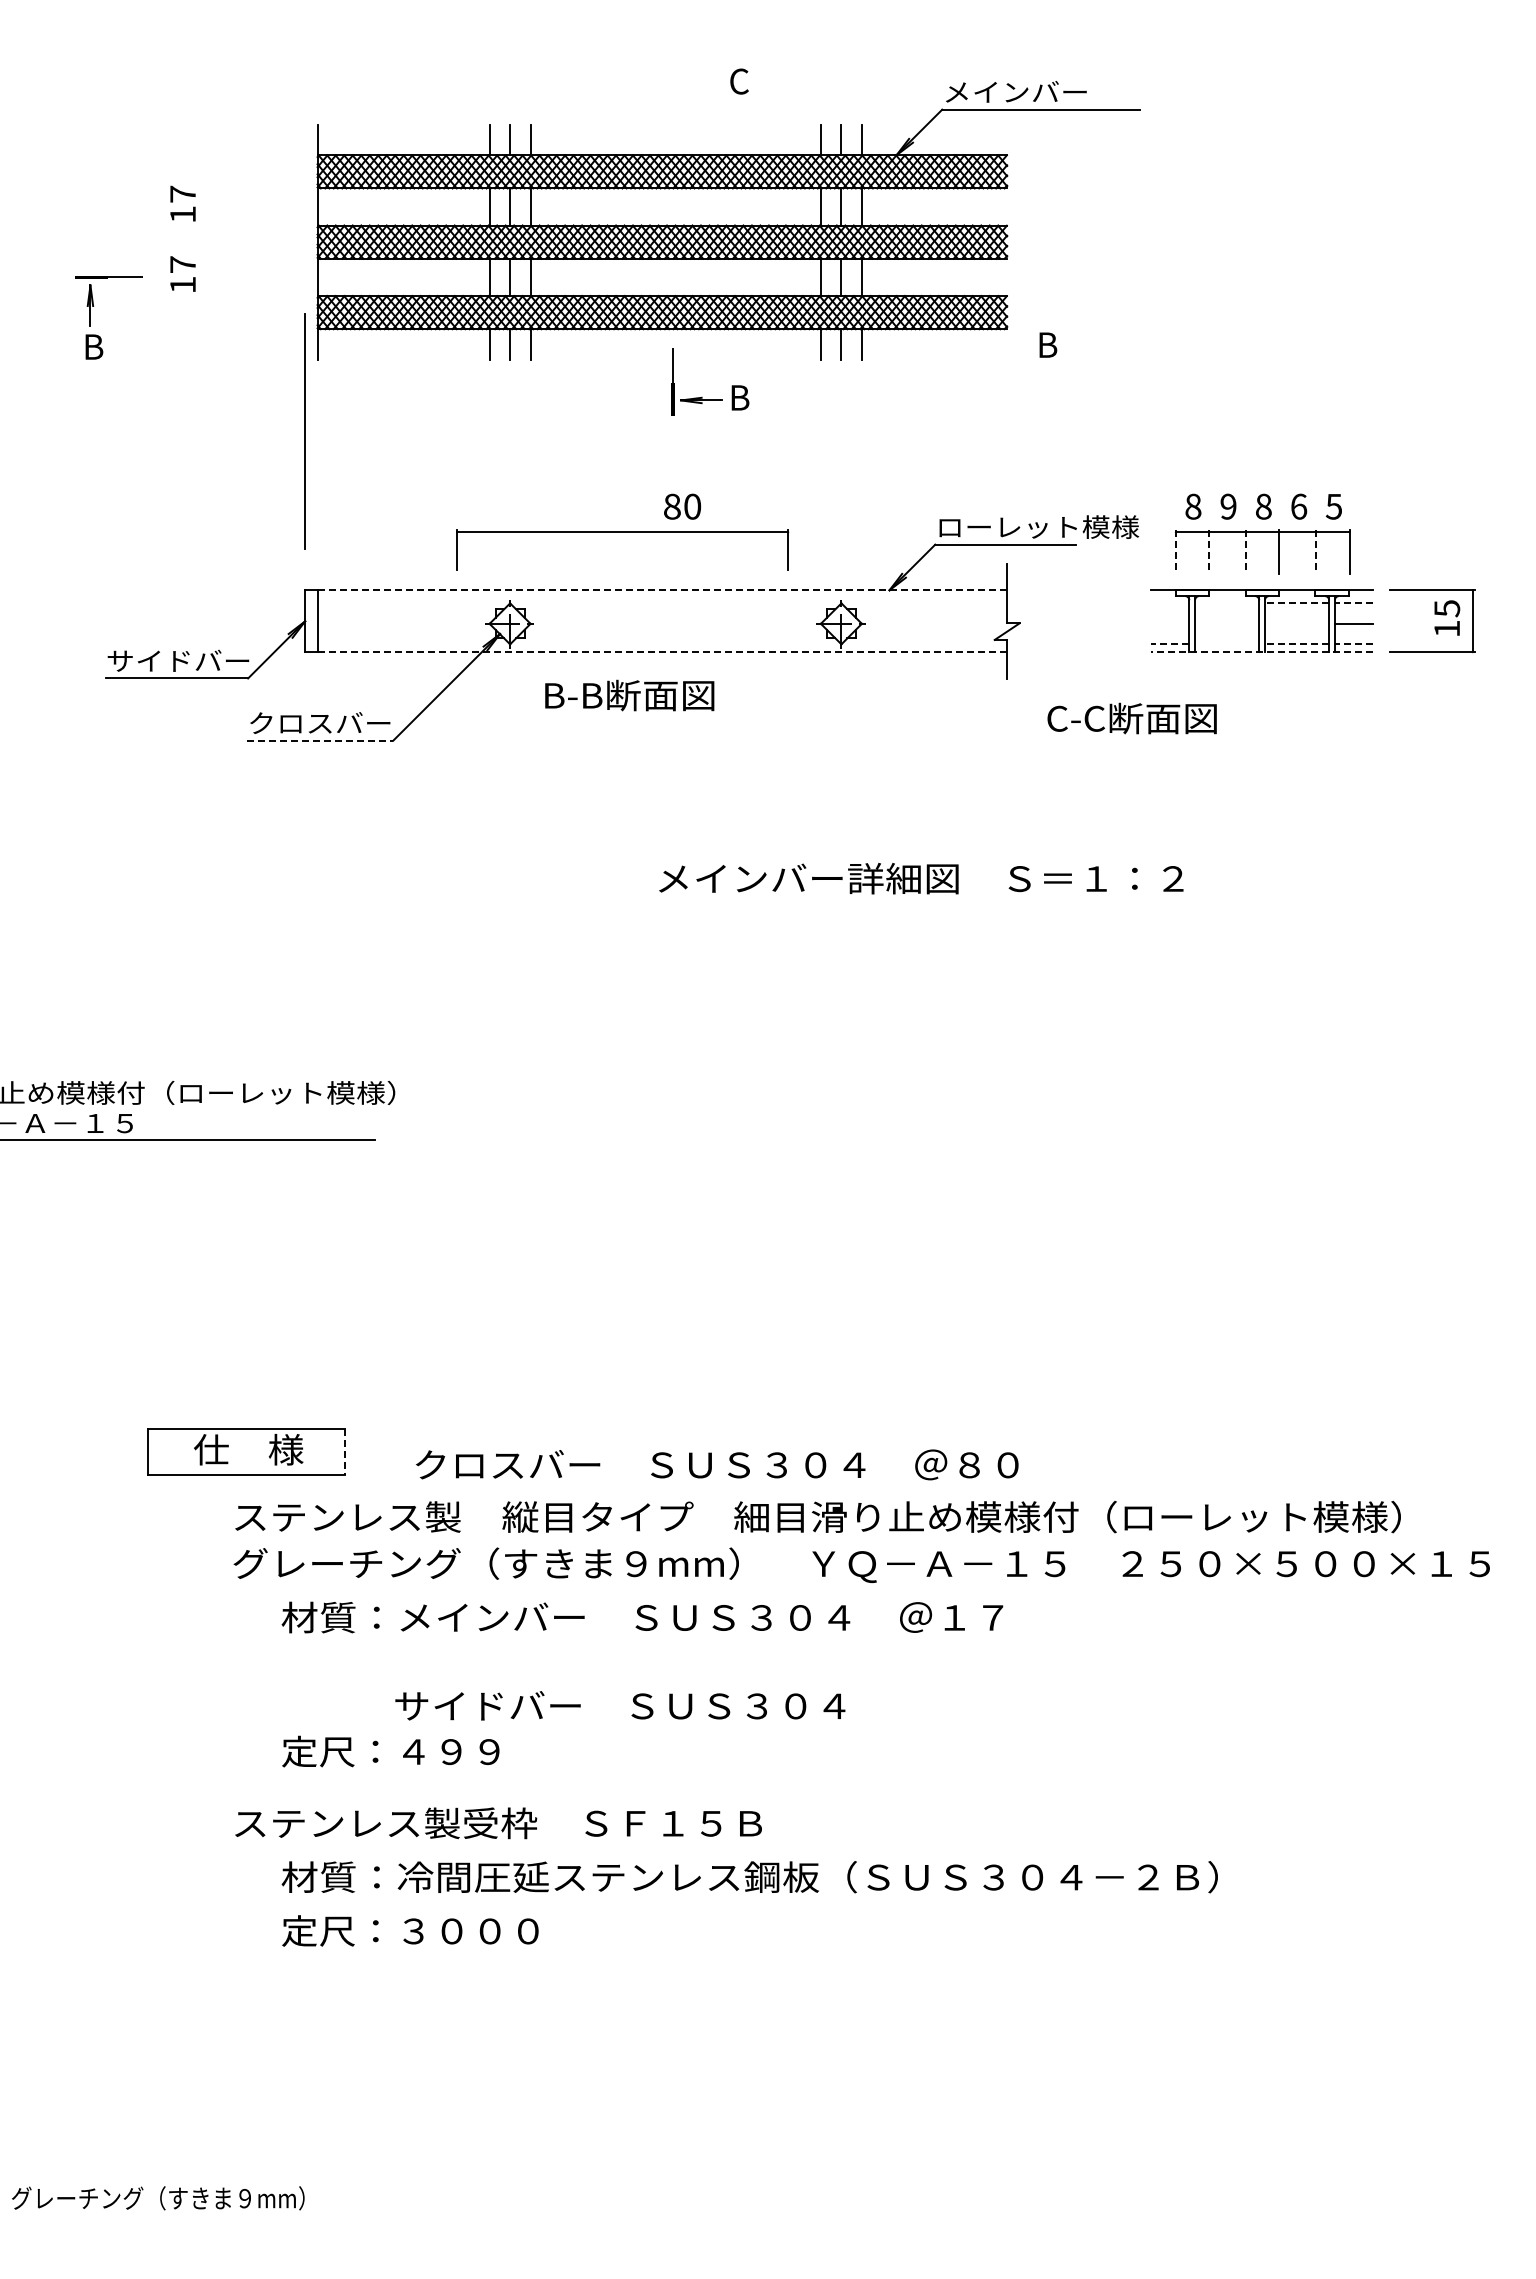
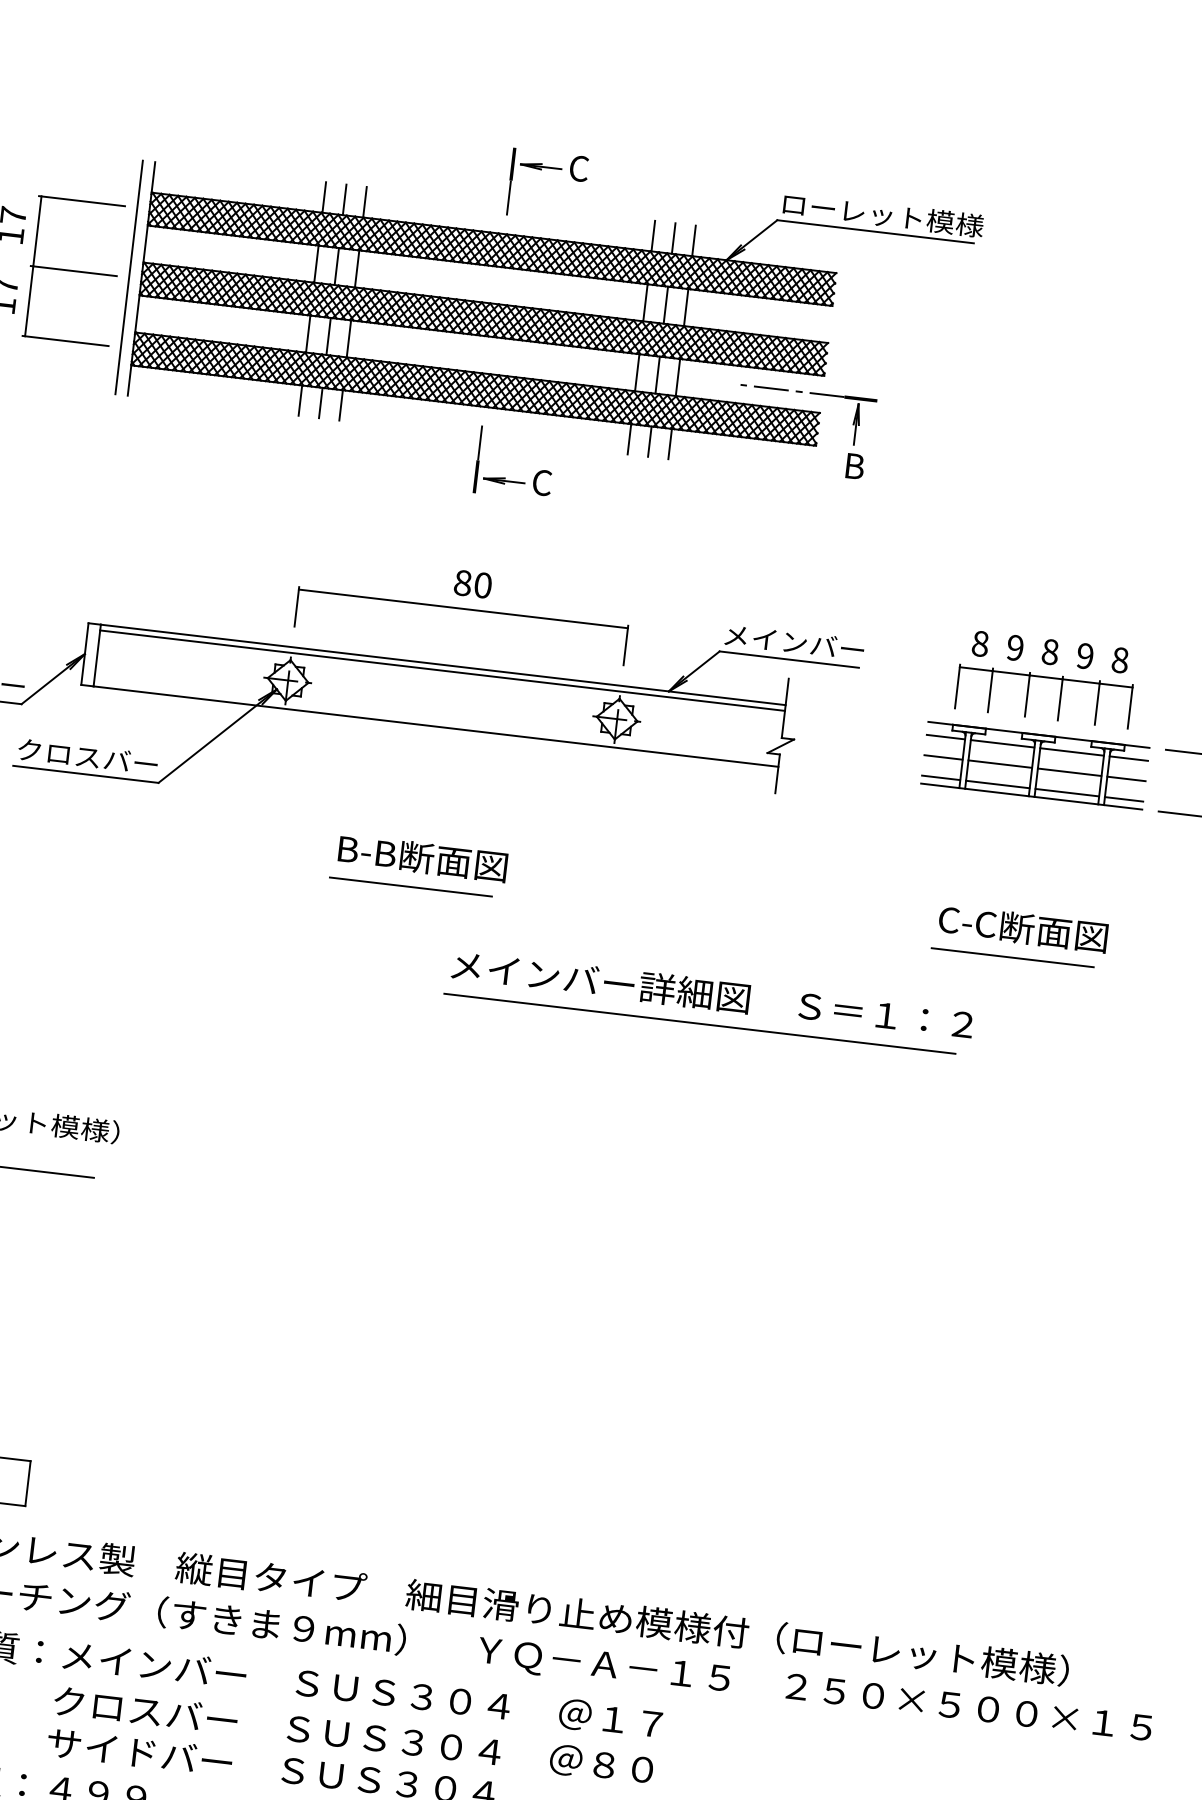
part: (697, 87) -> (536, 169), added
text: (1046, 91) -> (883, 214), メインバー -> ローレット模様
part: (249, 242) -> (73, 271), added
part: (994, 277) -> (809, 393), added
text: (739, 397) -> (542, 482), B -> C
line: (304, 431) -> (128, 277), moved
text: (1299, 506) -> (1085, 656), 6 -> 9
text: (1333, 506) -> (1119, 660), 5 -> 8
text: (1039, 526) -> (825, 645), ローレット模様 -> メインバー
part: (622, 532) -> (463, 609), moved
line: (1175, 551) -> (957, 686), dashed -> solid
line: (1208, 551) -> (990, 690), dashed -> solid
line: (1246, 551) -> (1027, 694), dashed -> solid
line: (1316, 551) -> (1097, 702), dashed -> solid
line: (662, 590) -> (443, 665), dashed -> solid
line: (662, 596) -> (442, 671), added
line: (1169, 603) -> (945, 737), added
line: (1226, 603) -> (1002, 743), added
line: (1296, 603) -> (1071, 752), dashed -> solid
line: (1353, 603) -> (1128, 758), dashed -> solid
line: (1169, 623) -> (943, 757), added
line: (1226, 623) -> (999, 763), added
line: (1296, 623) -> (1069, 771), added
line: (1169, 644) -> (940, 777), dashed -> solid
line: (1226, 644) -> (997, 784), added
line: (1296, 644) -> (1066, 792), dashed -> solid
line: (1353, 644) -> (1123, 799), dashed -> solid
line: (662, 652) -> (436, 726), dashed -> solid
line: (1261, 652) -> (1031, 796), dashed -> solid
text: (629, 695) -> (422, 858), moved
text: (1131, 718) -> (1022, 928), moved
line: (320, 740) -> (86, 774), dashed -> solid
line: (655, 814) -> (410, 886), added
line: (1261, 814) -> (1012, 957), added
text: (921, 878) -> (712, 994), moved
line: (958, 916) -> (699, 1023), added
line: (345, 1451) -> (28, 1483), dashed -> solid
text: (717, 1464) -> (353, 1735), moved

